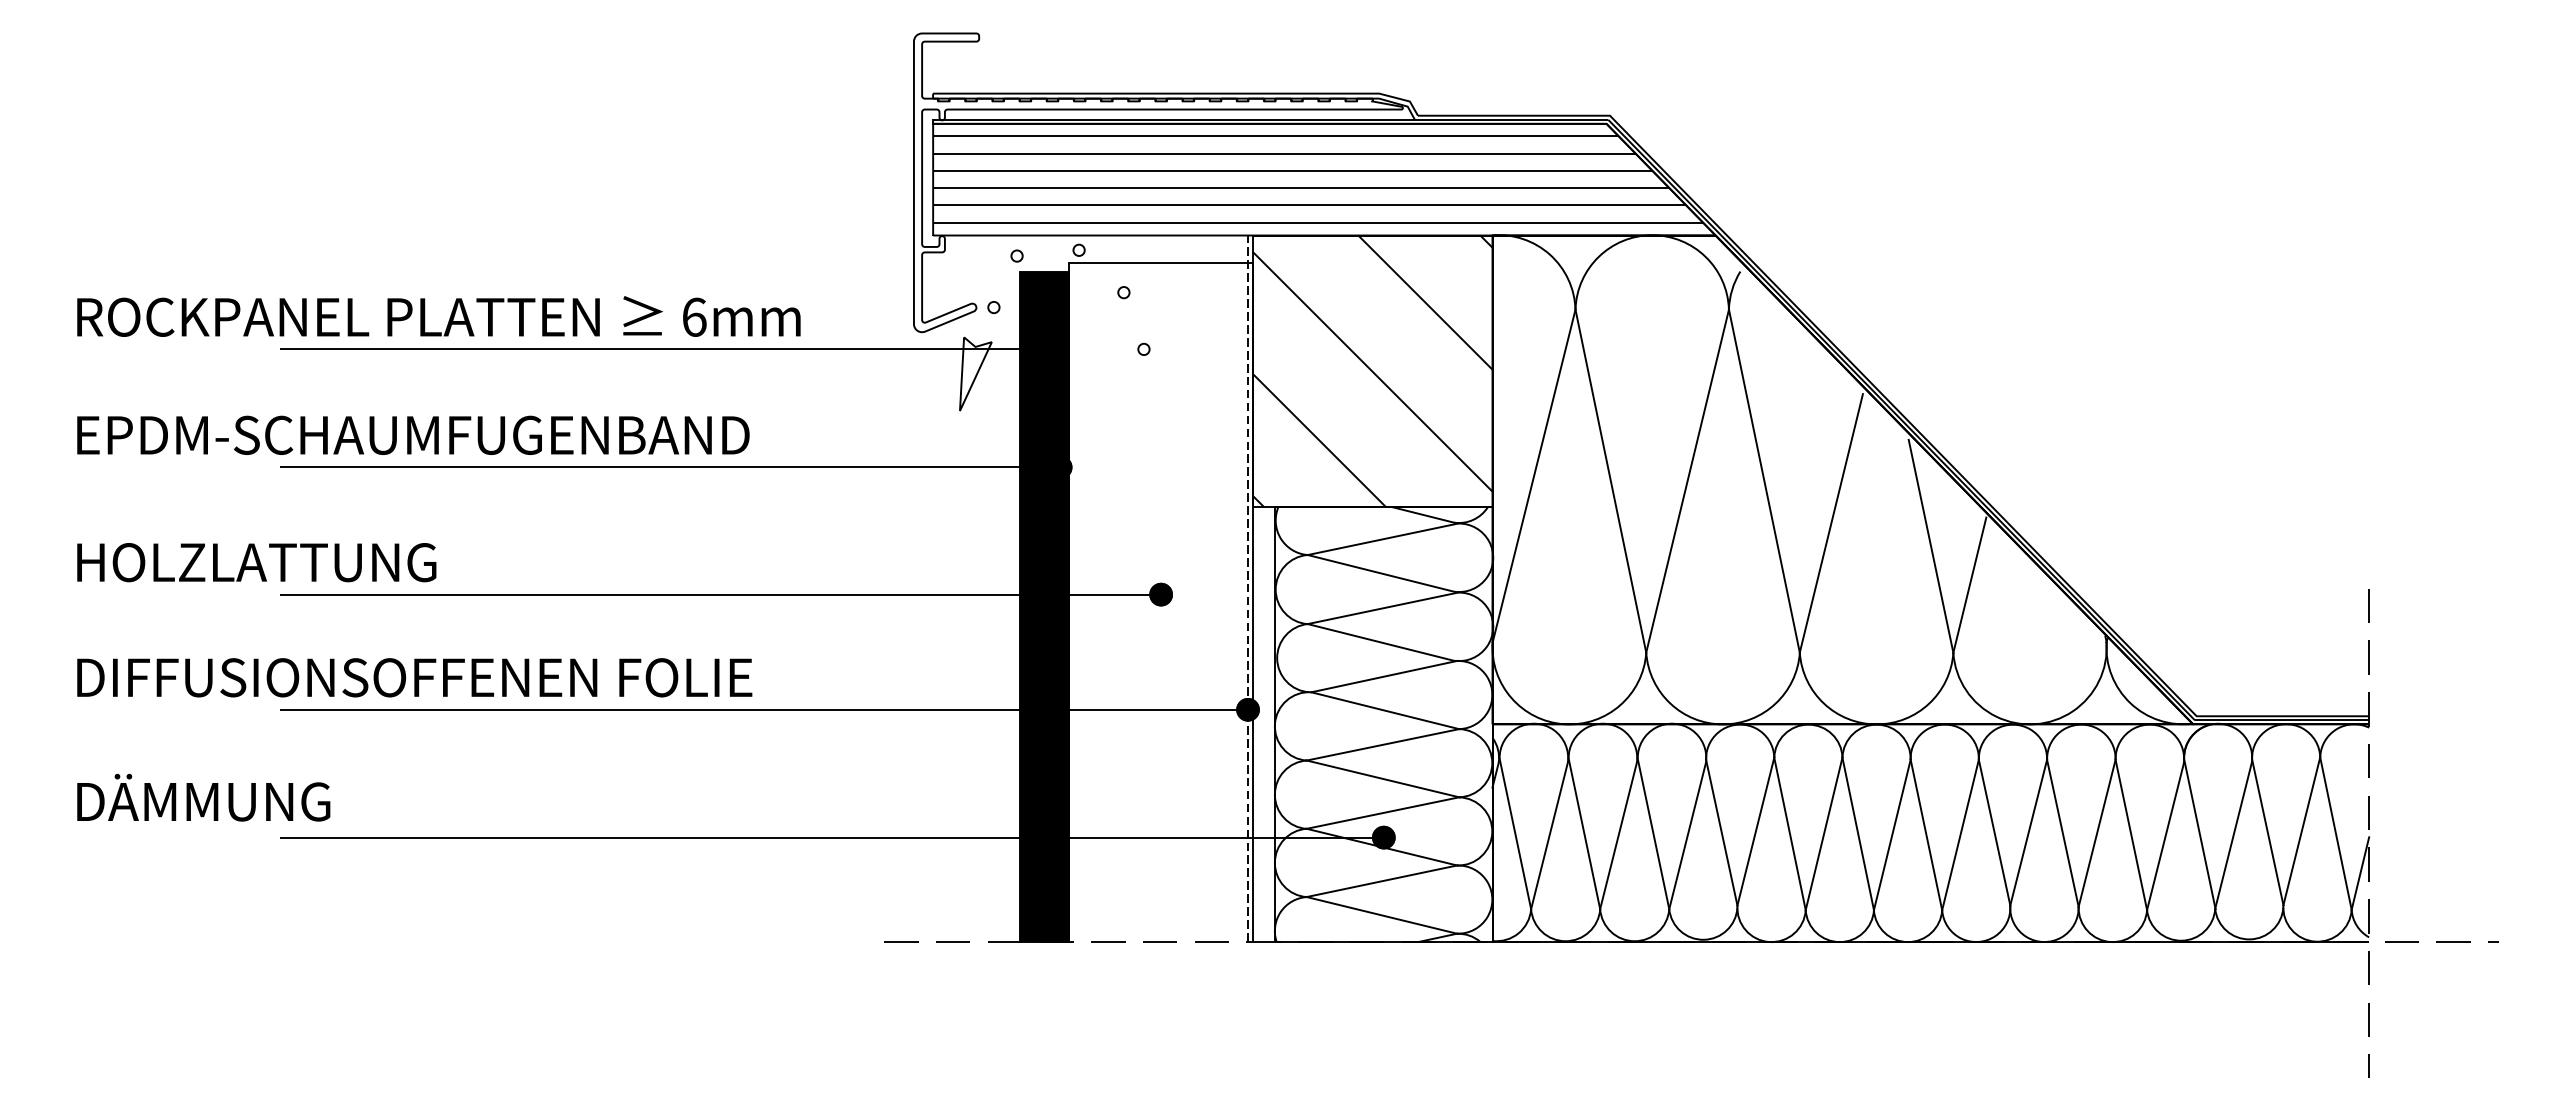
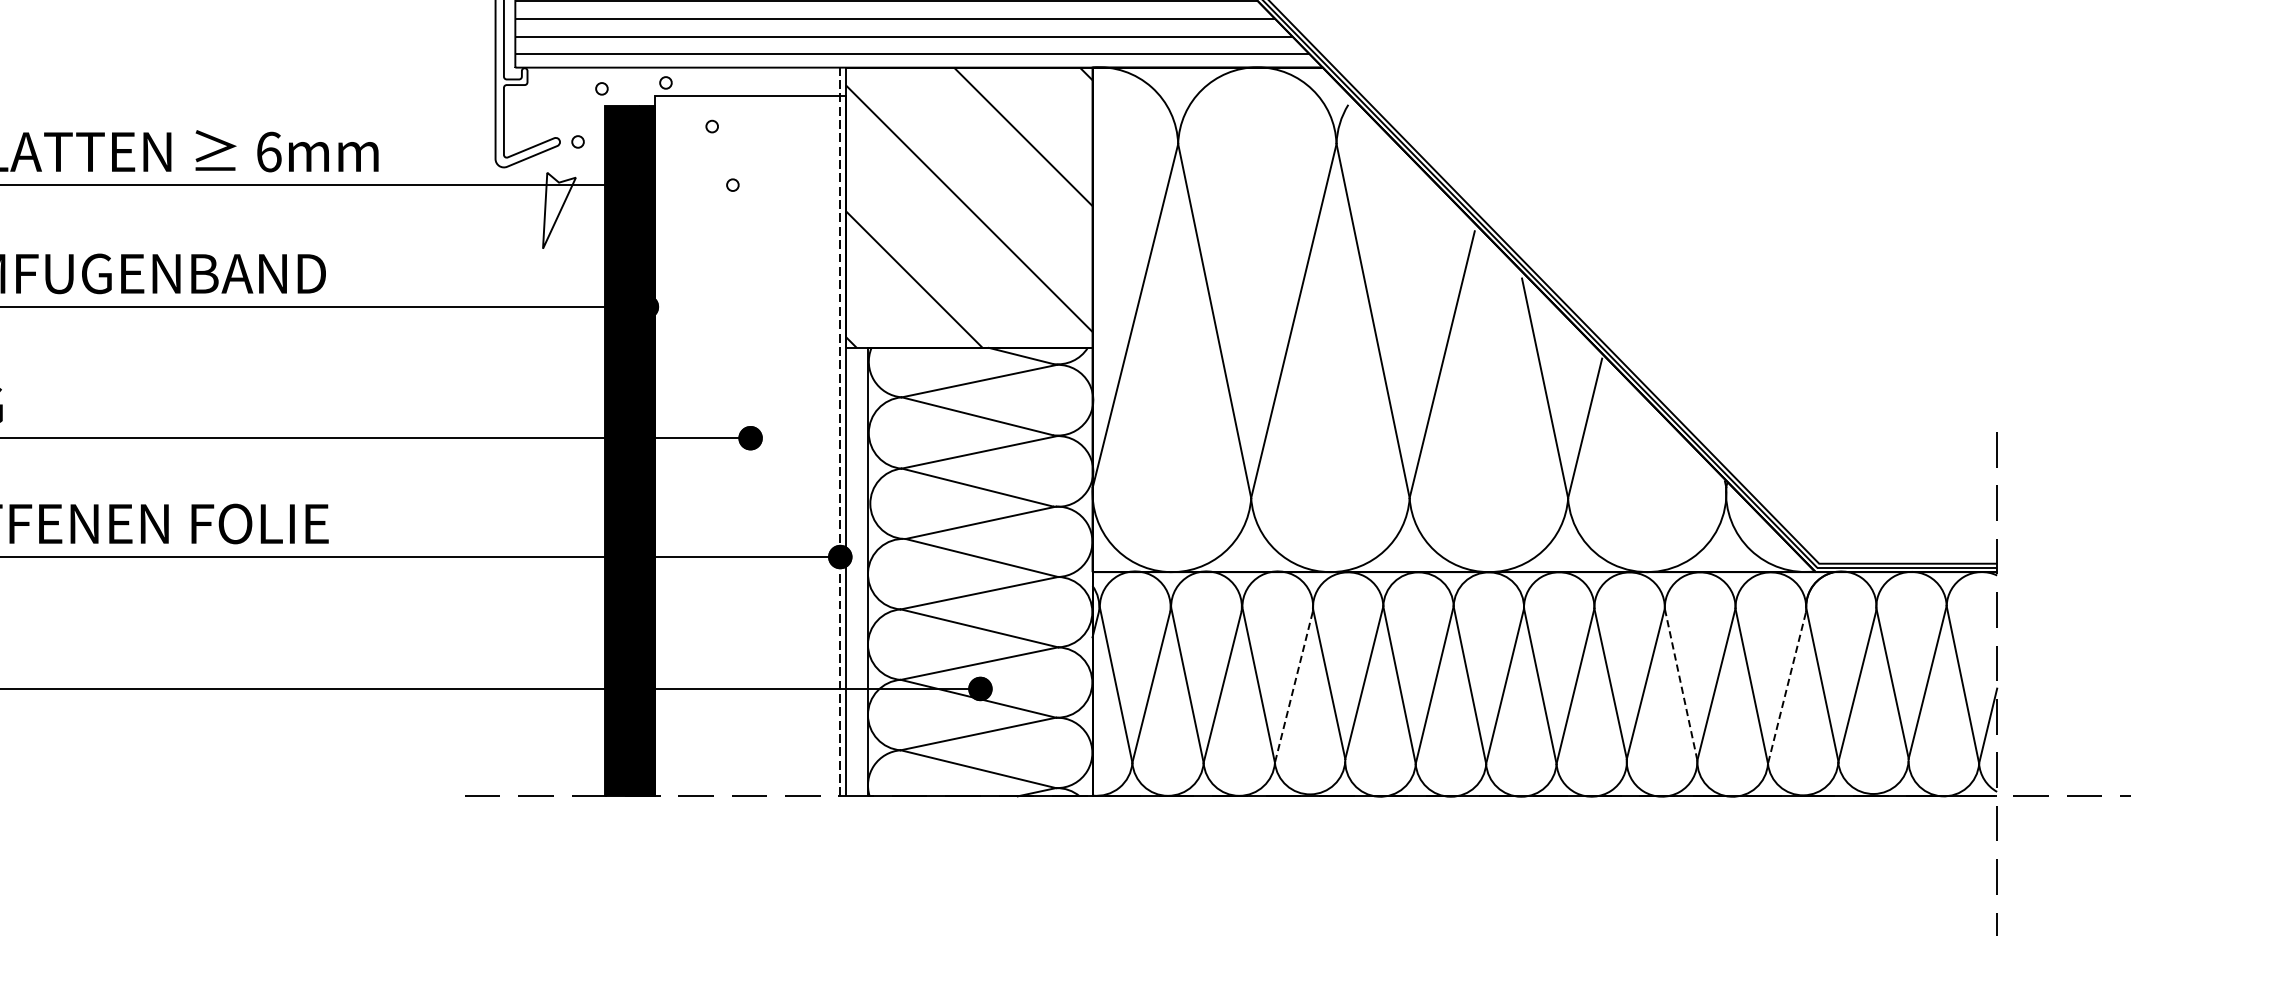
line: (2062, 832) -> (1680, 683), solid -> dashed
line: (1687, 836) -> (1293, 687), solid -> dashed
line: (2165, 837) -> (1787, 688), solid -> dashed

